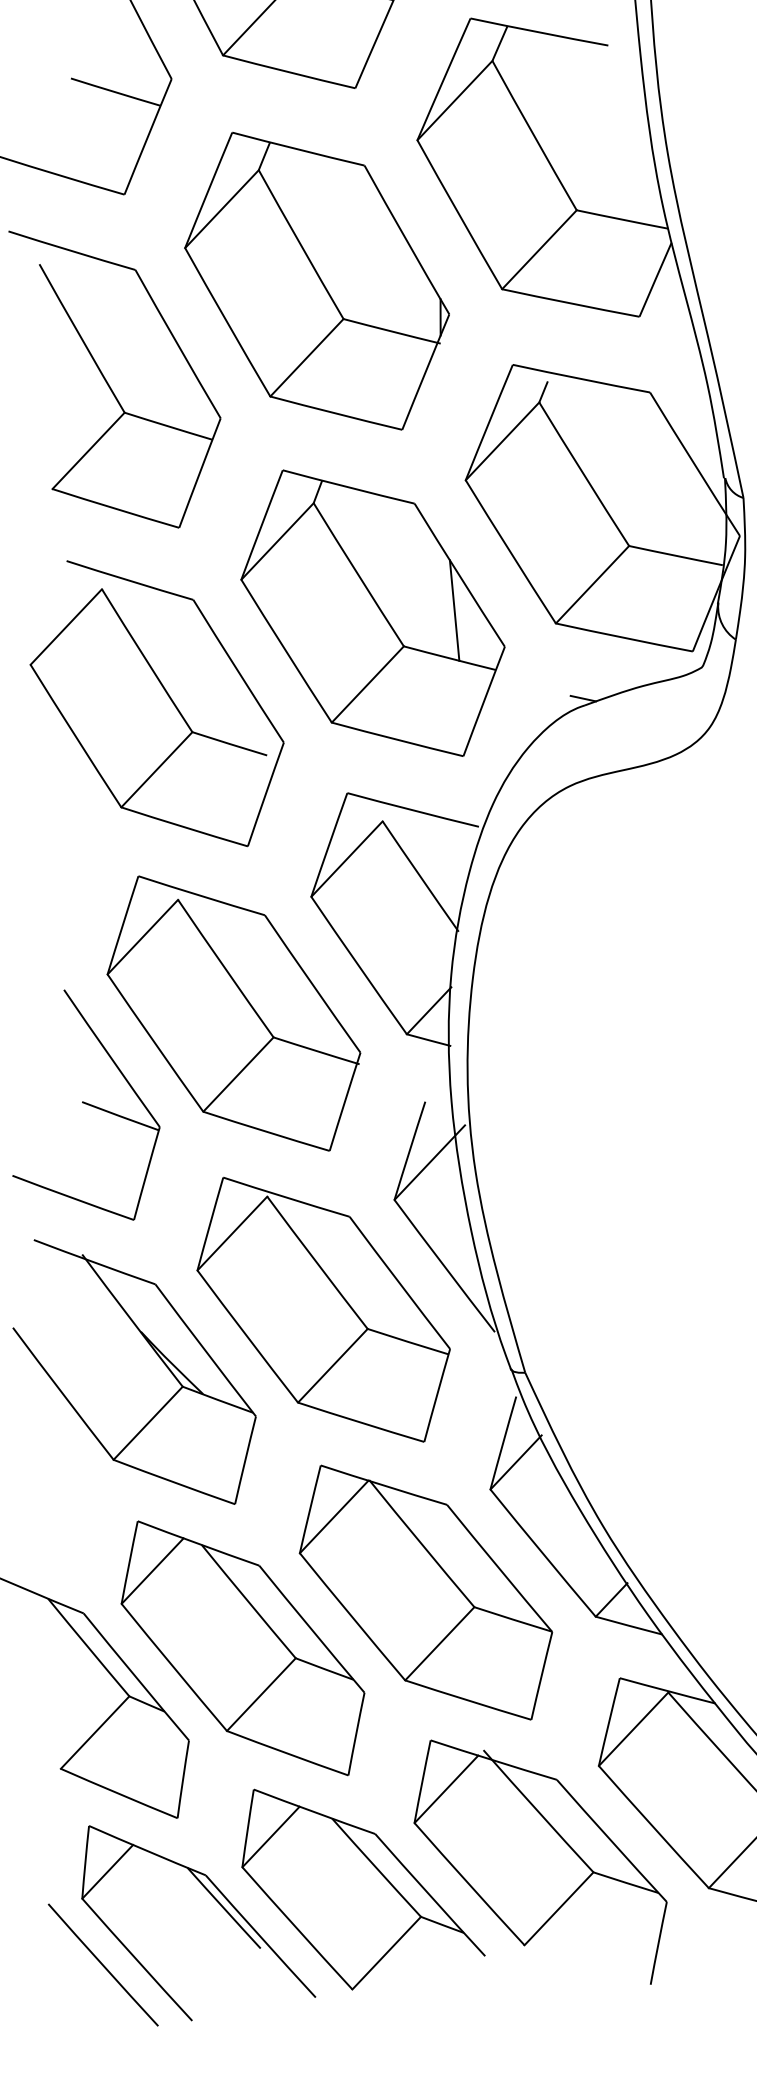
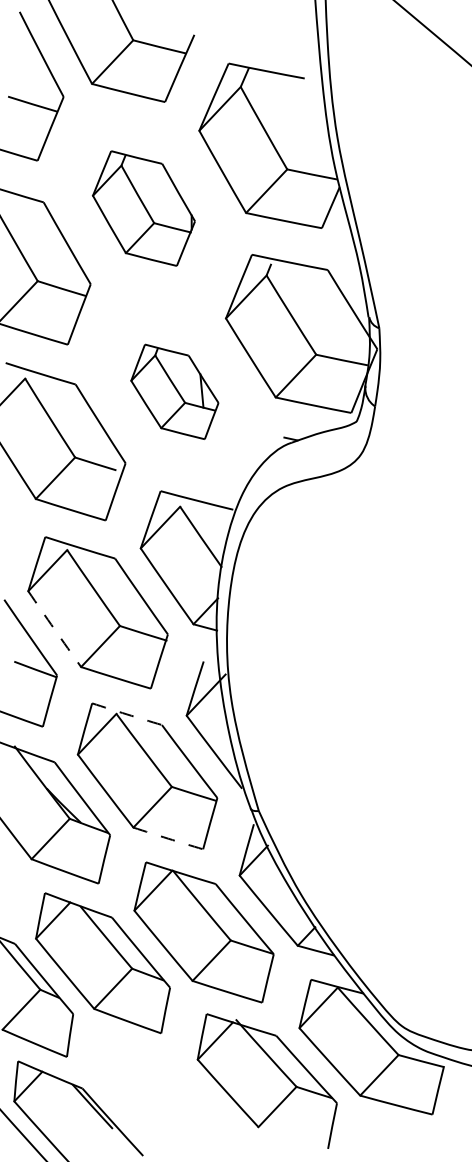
part: (316, 281) -> (143, 208), size x0.7
part: (372, 612) -> (174, 391), size x0.6
arc: (155, 1043) -> (54, 629), solid -> dashed
arc: (285, 1197) -> (126, 714), solid -> dashed
arc: (361, 1422) -> (168, 838), solid -> dashed
part: (363, 1889) -> (169, 1096), removed

